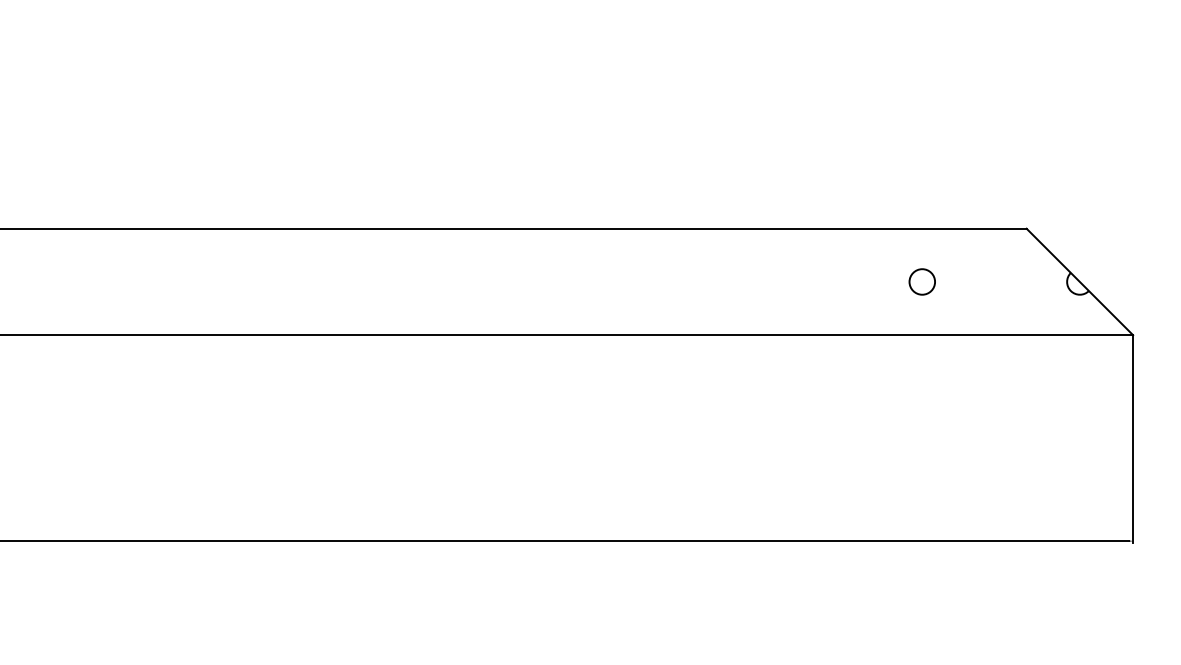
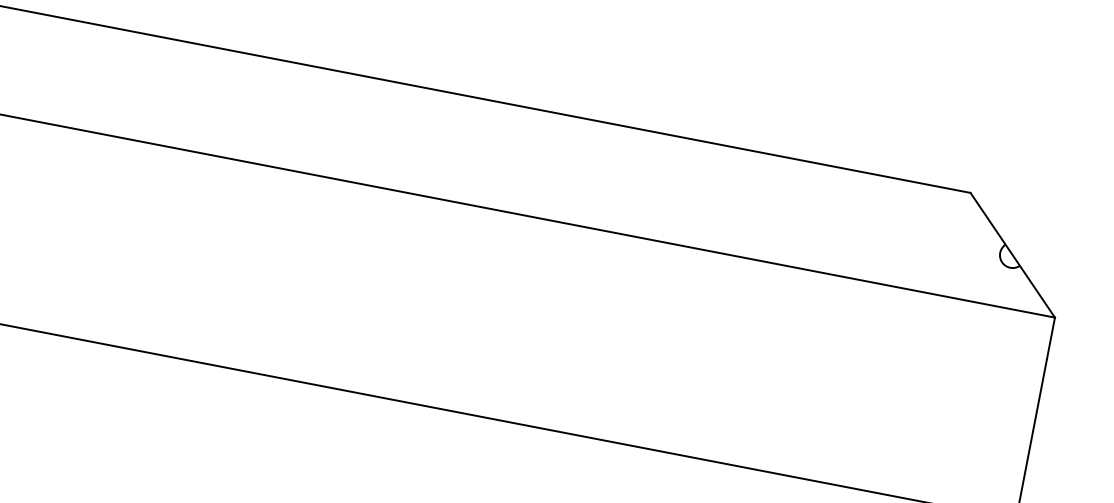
circle: (921, 281) -> (857, 224), removed

